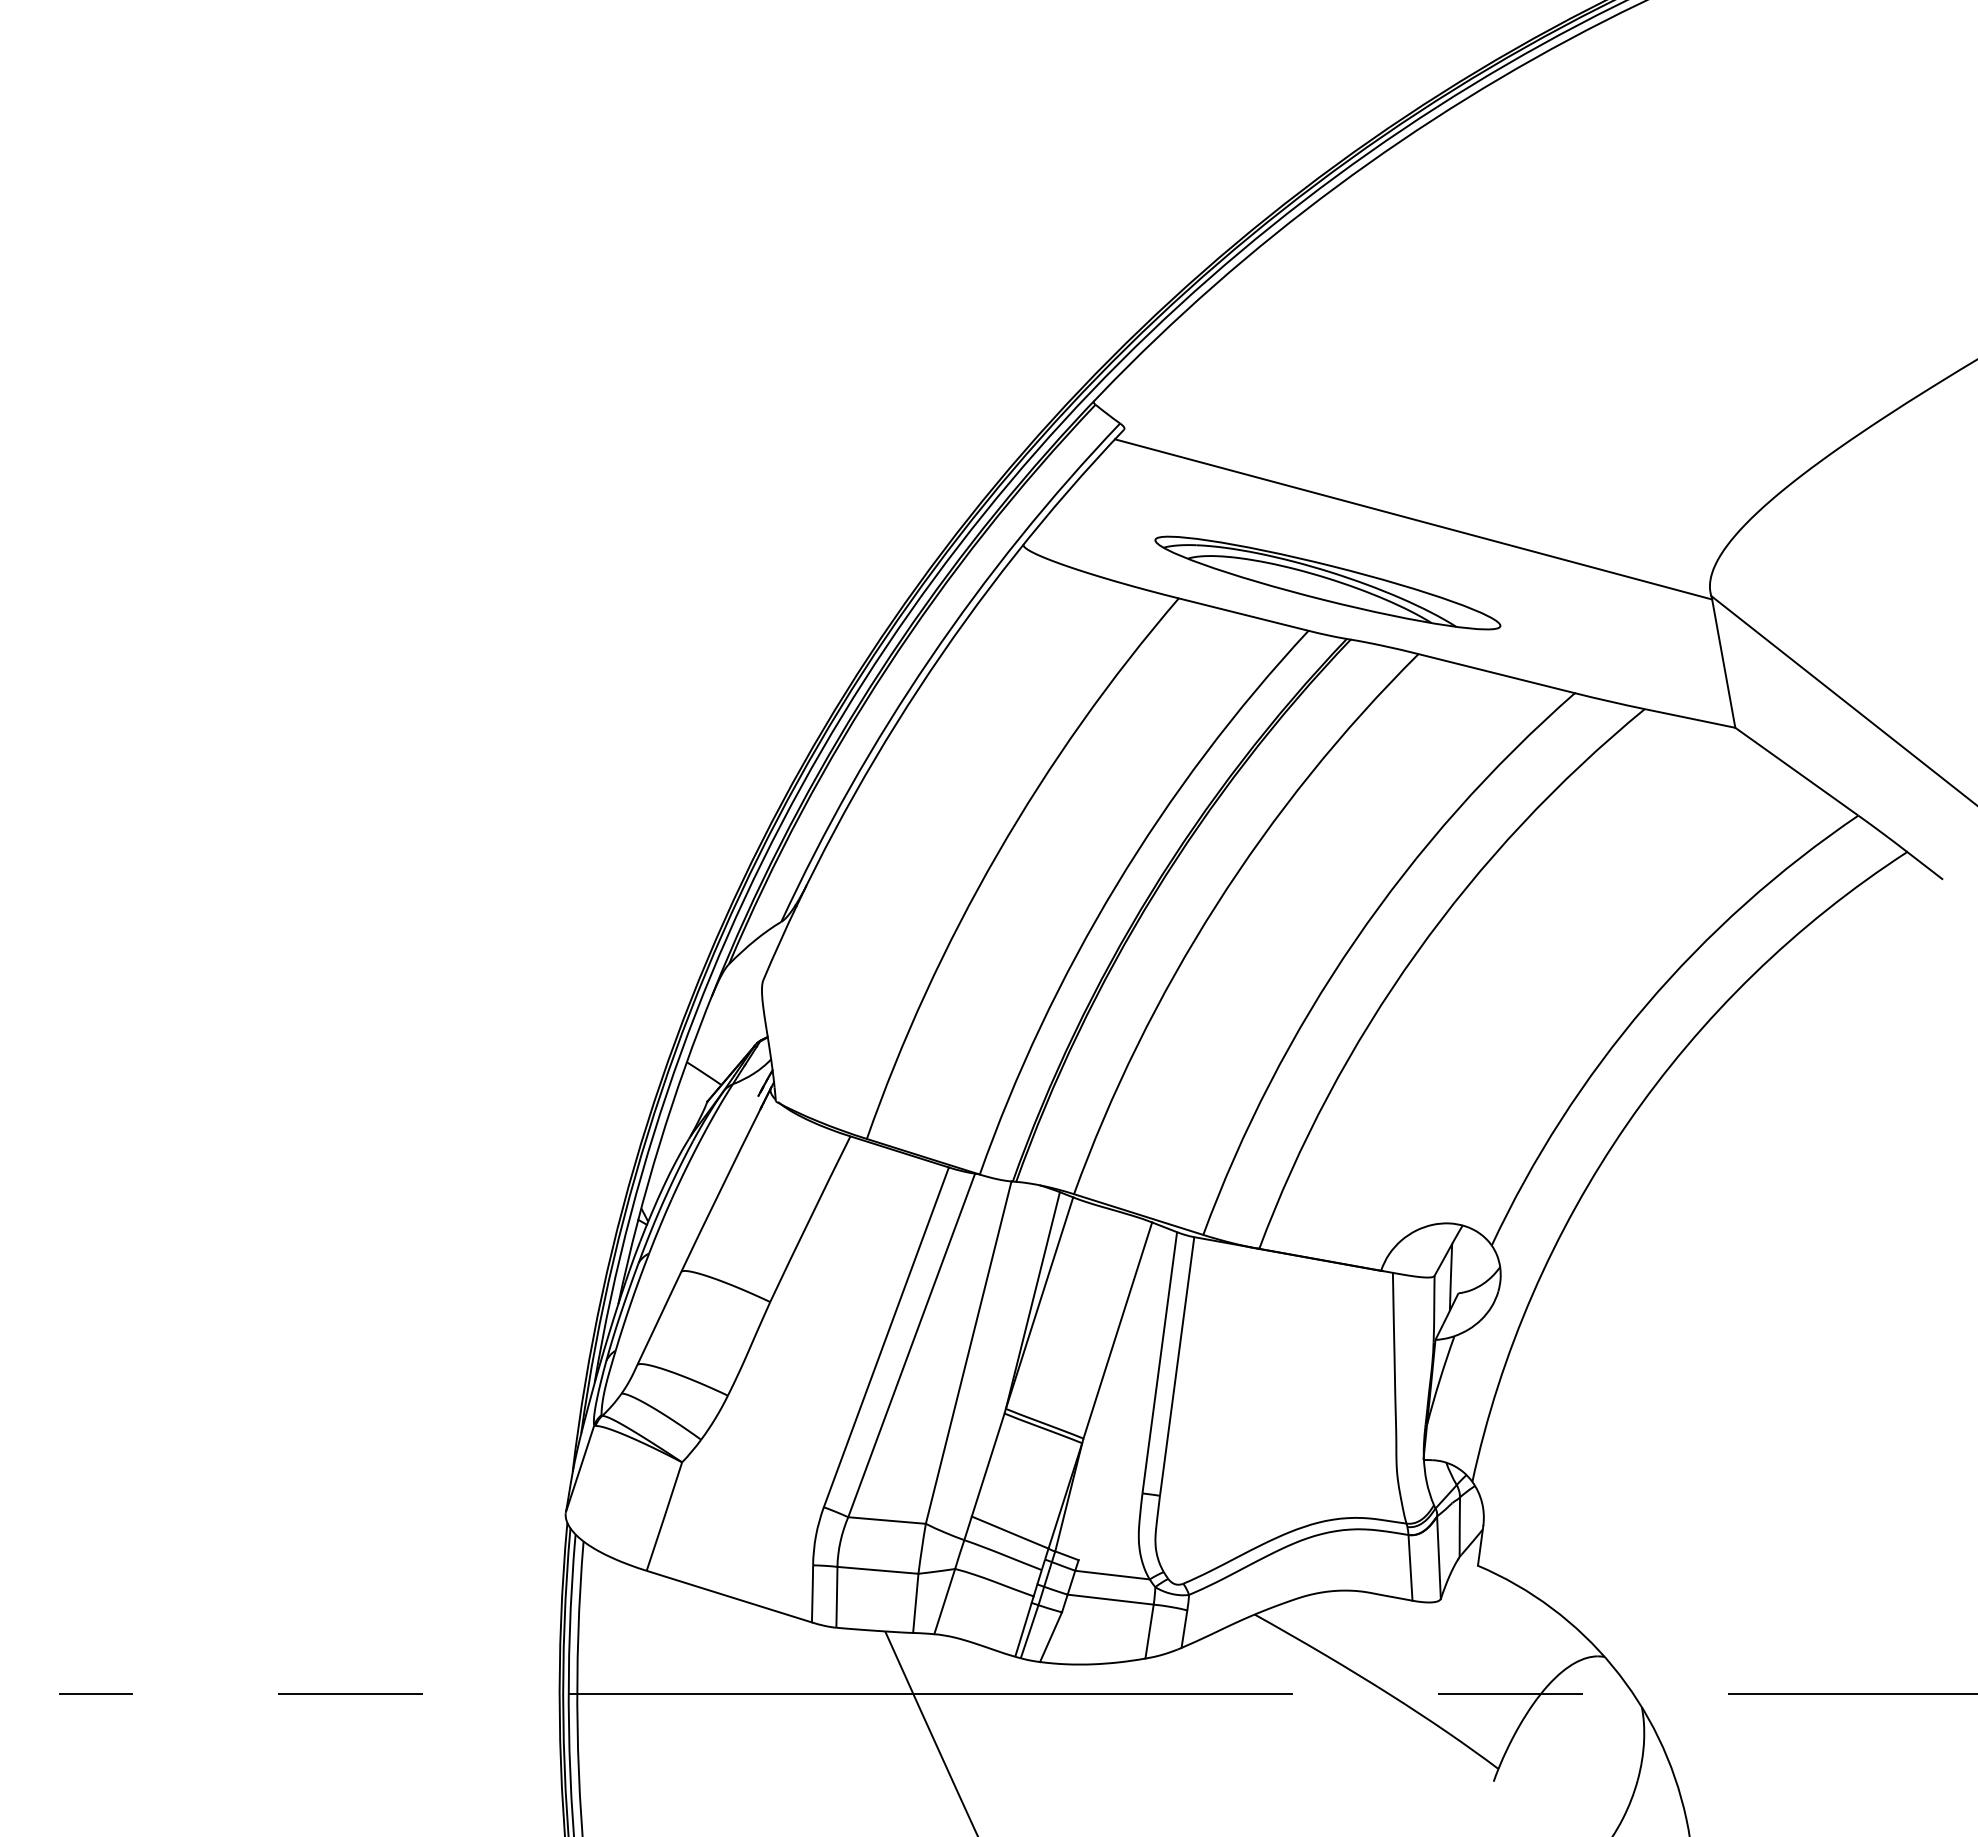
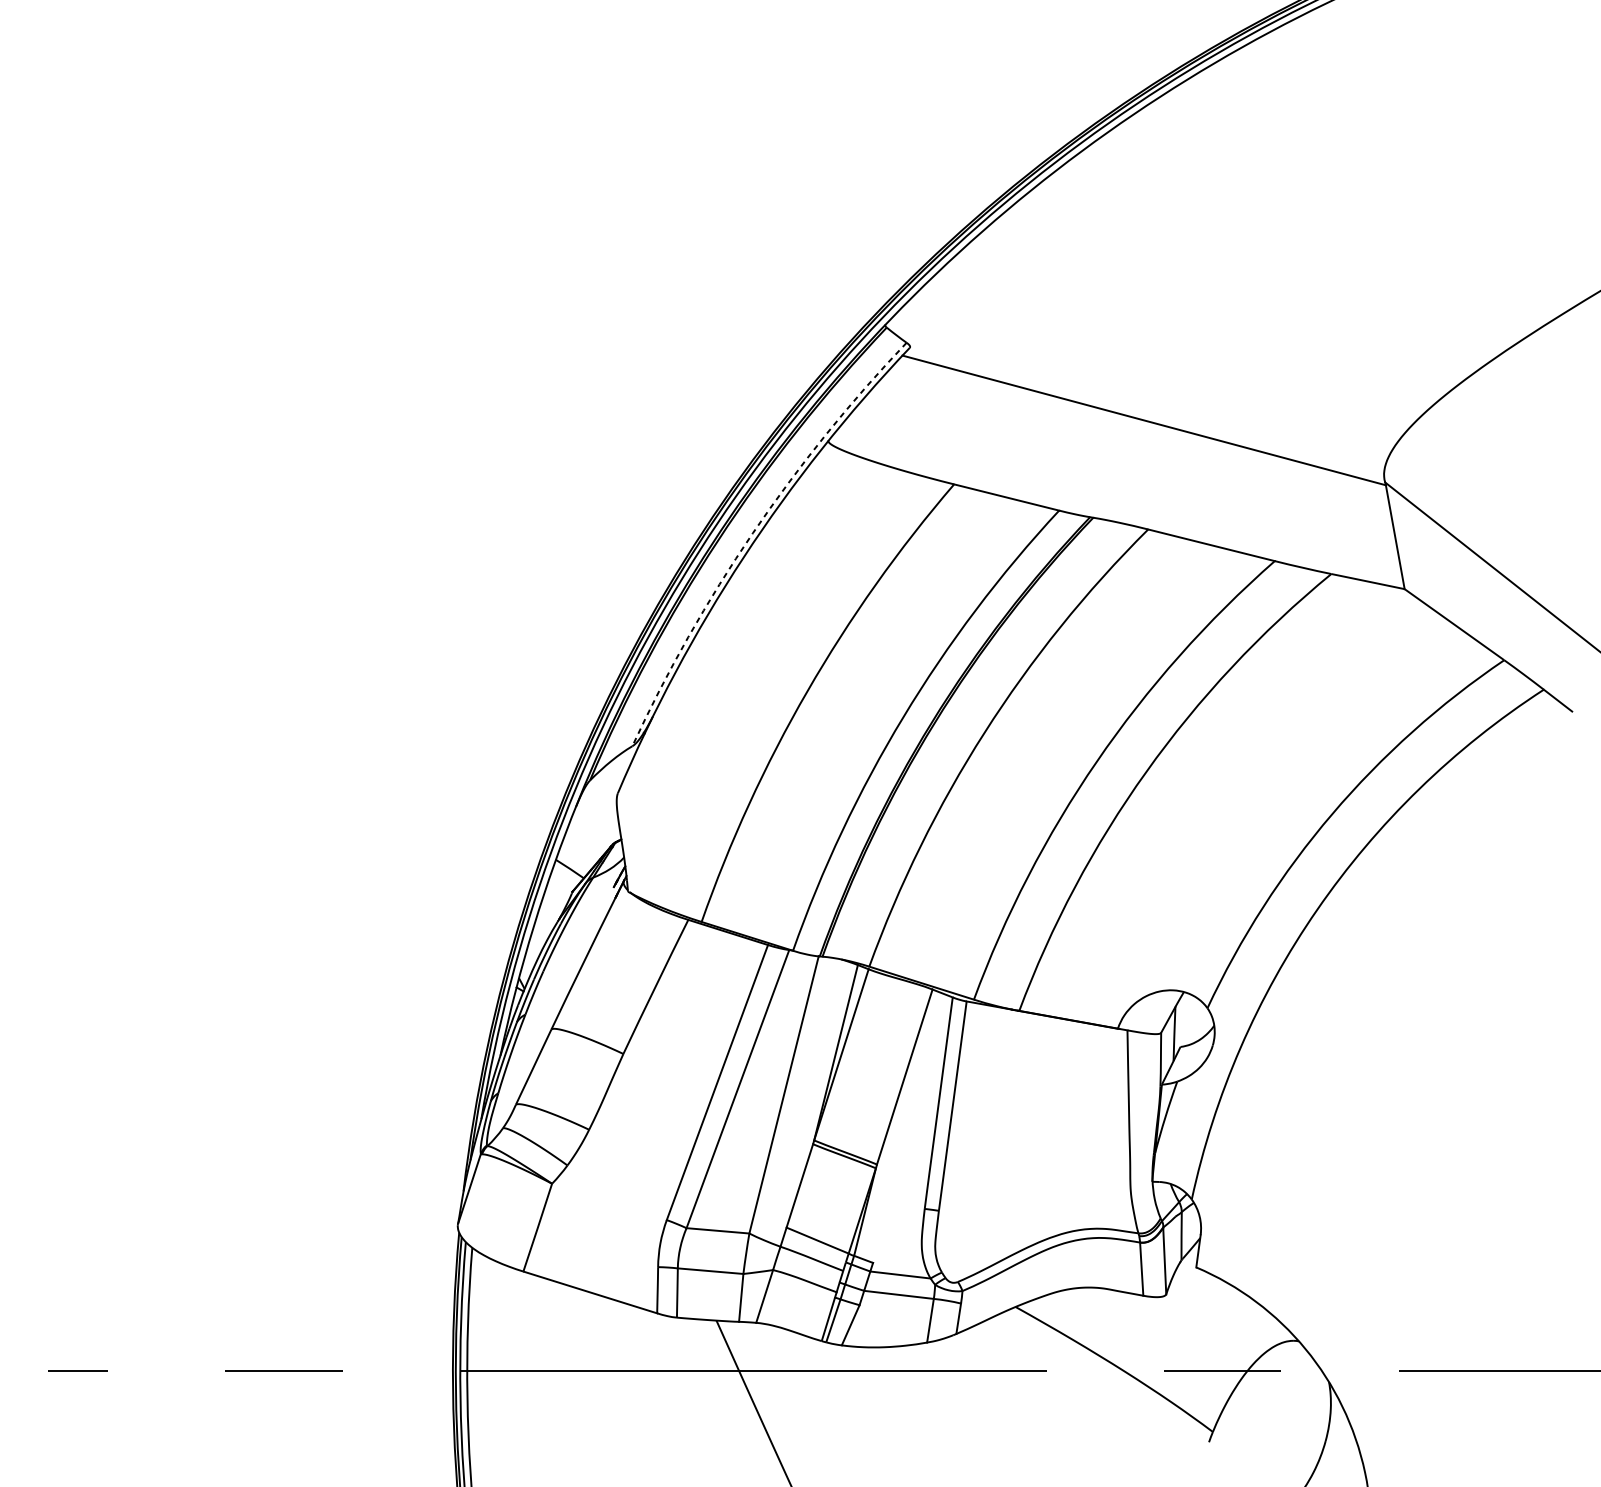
part: (1327, 582) -> (1074, 471), removed
arc: (930, 658) -> (753, 533), solid -> dashed

